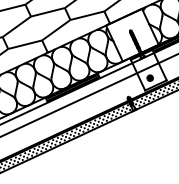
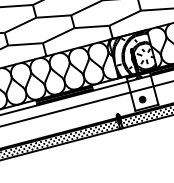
hatch: (131, 35) -> (131, 54), added

